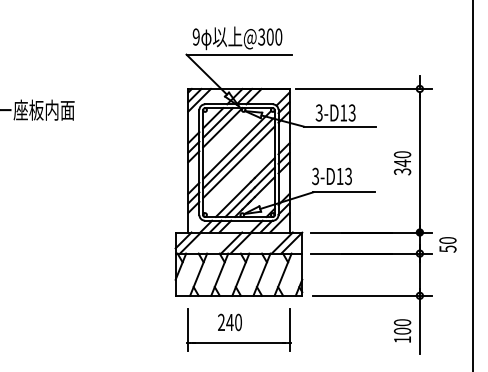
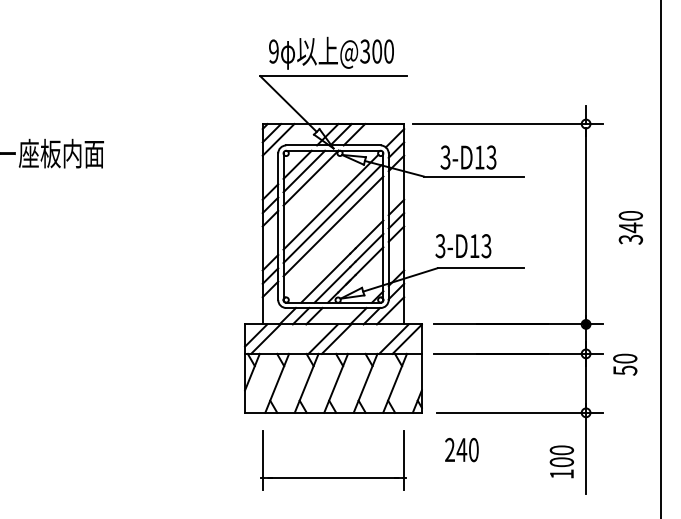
text: (402, 163) -> (630, 227), moved
text: (448, 244) -> (625, 364), moved
text: (229, 322) -> (461, 449), moved

